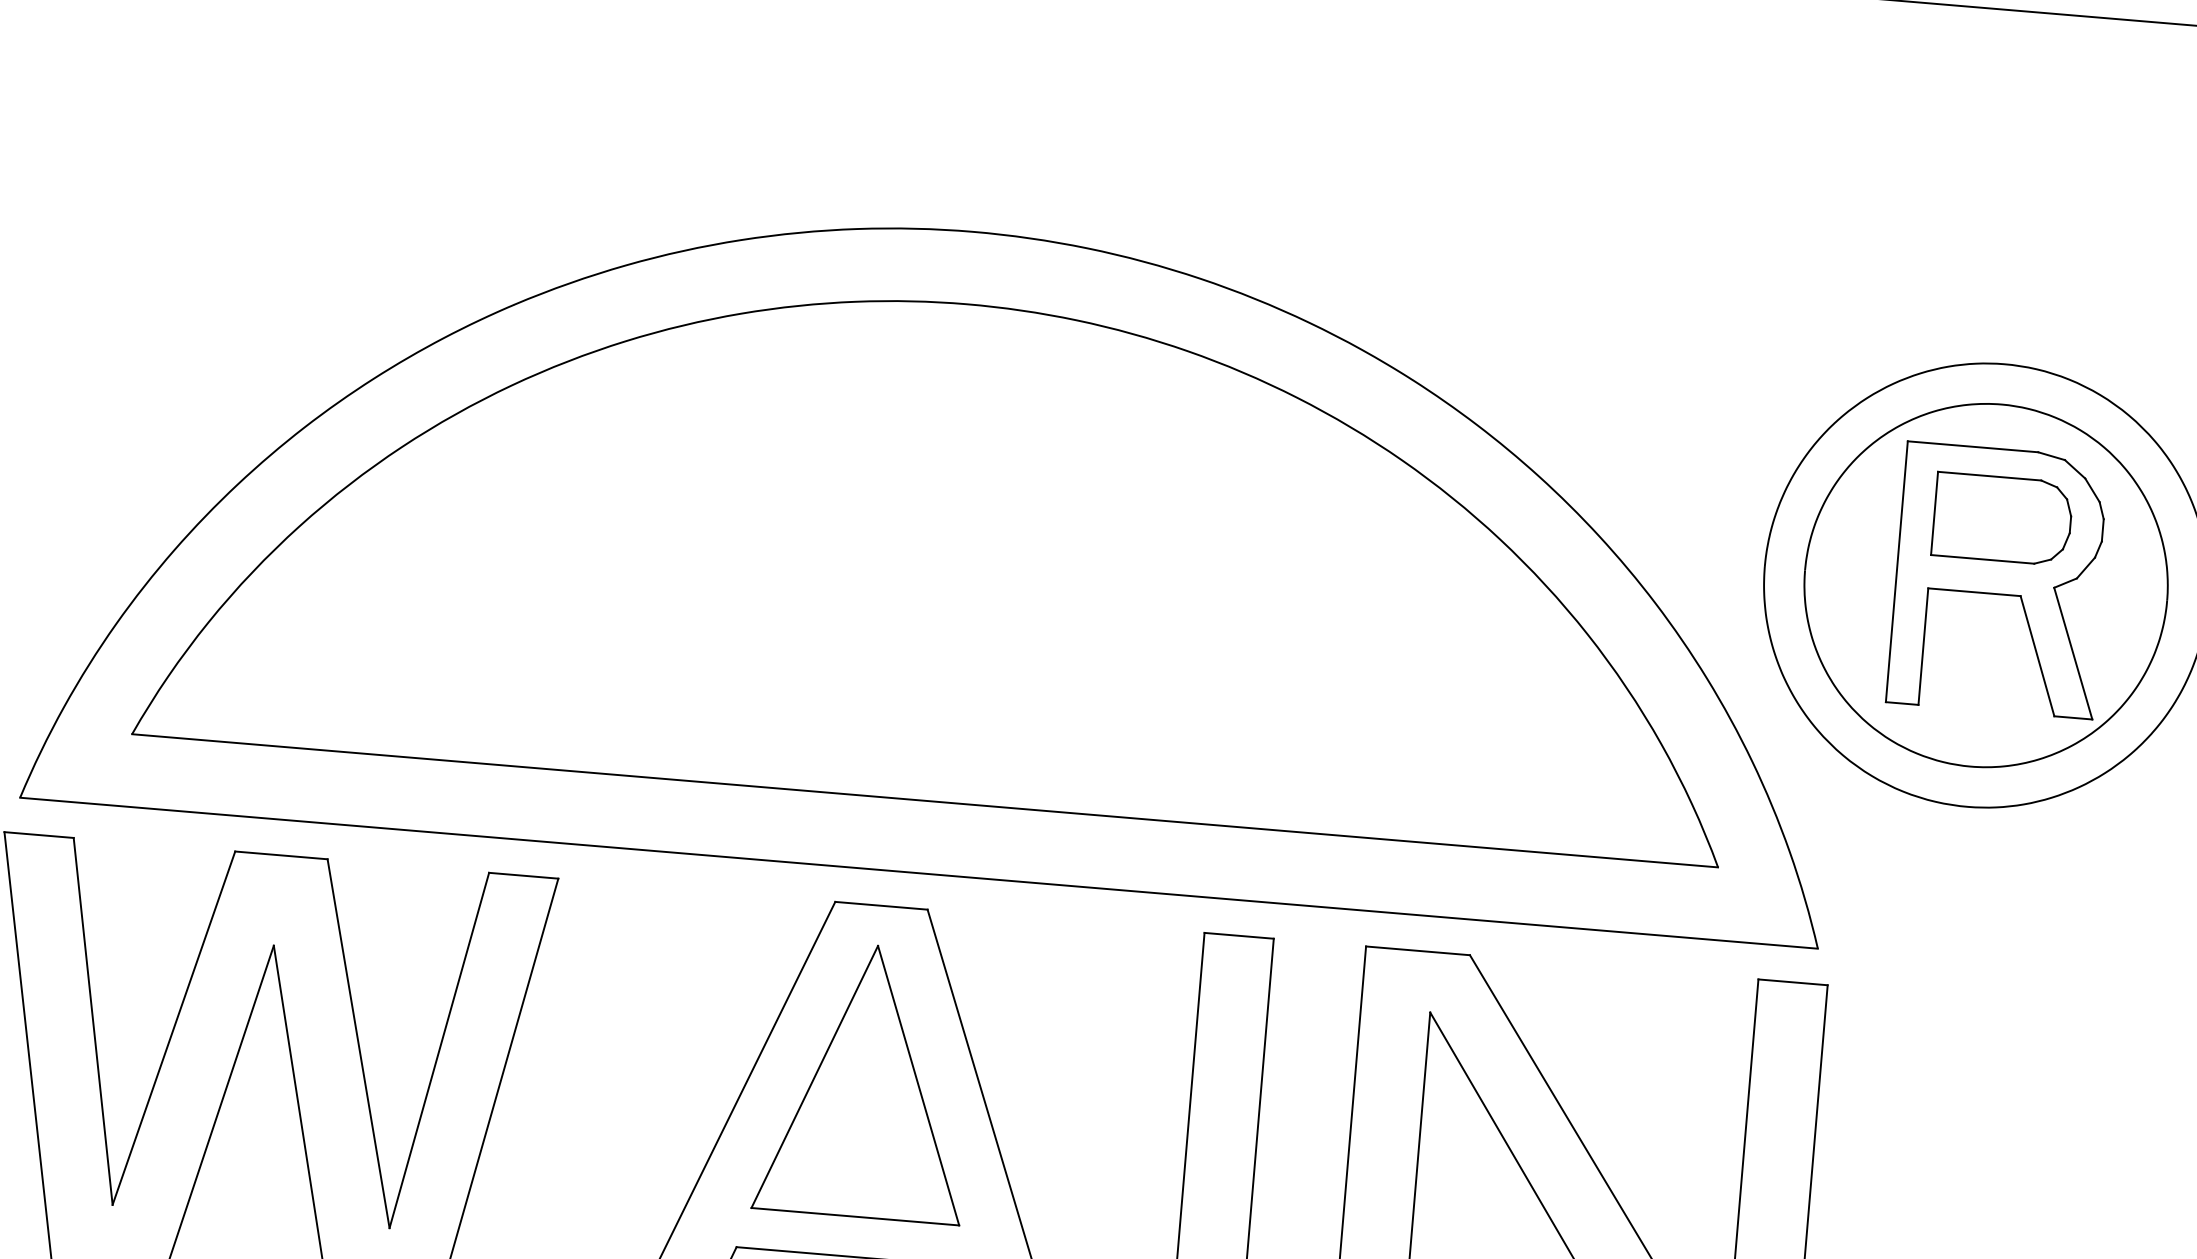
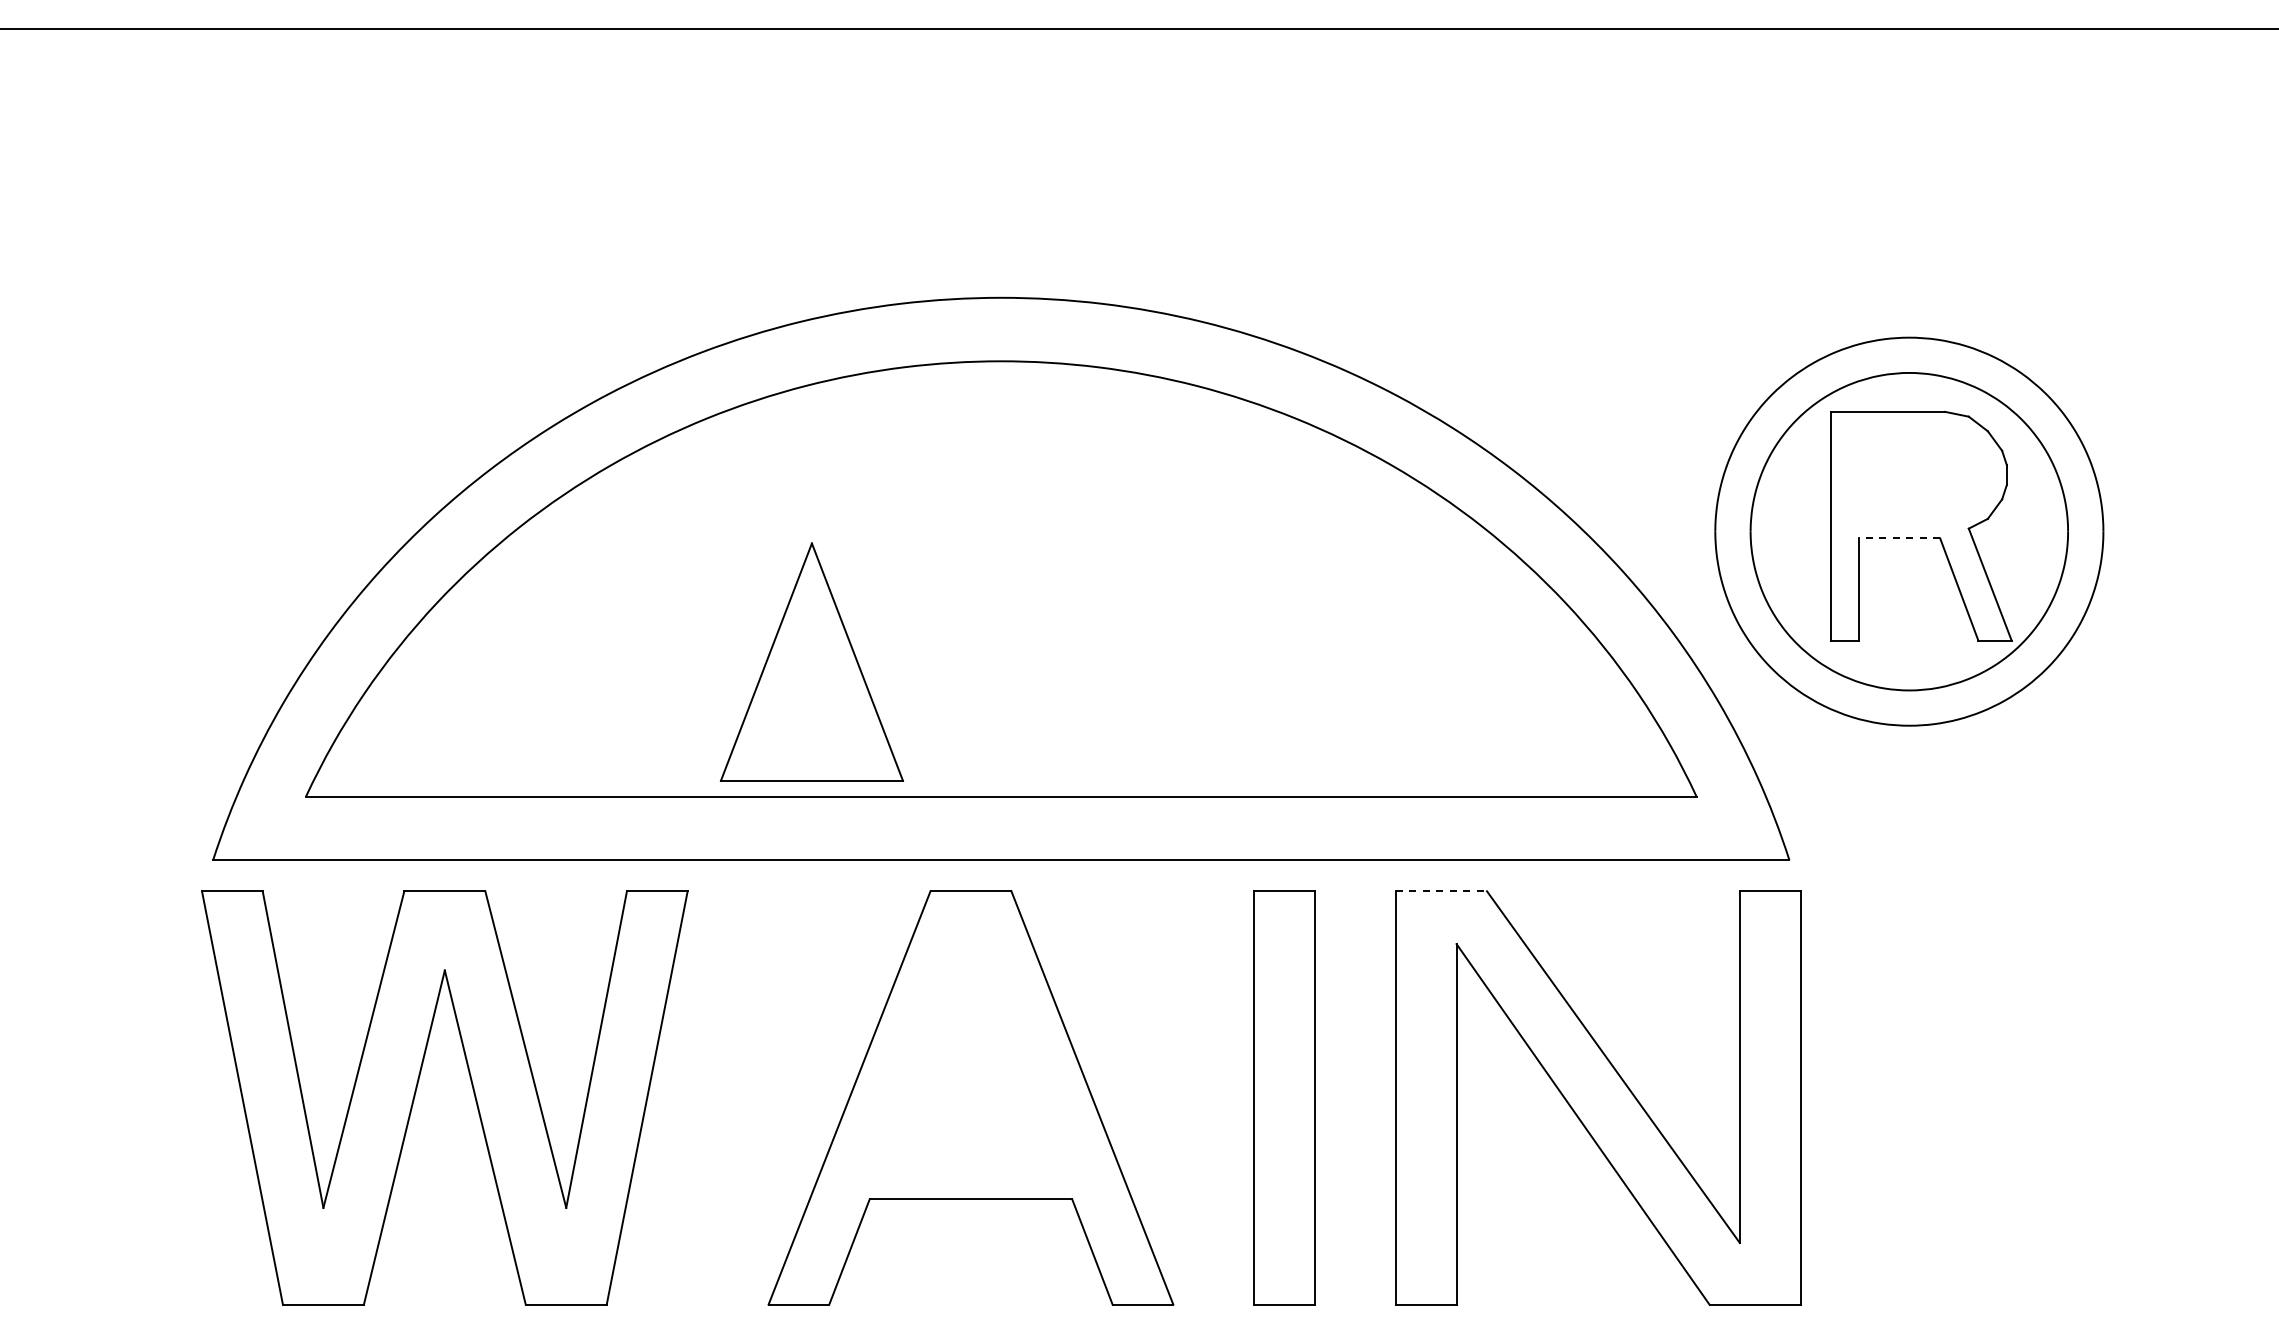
part: (2002, 518) -> (1918, 472), removed
line: (1974, 592) -> (1899, 538), solid -> dashed
line: (1418, 951) -> (1441, 891), solid -> dashed
part: (866, 1080) -> (811, 661), moved

